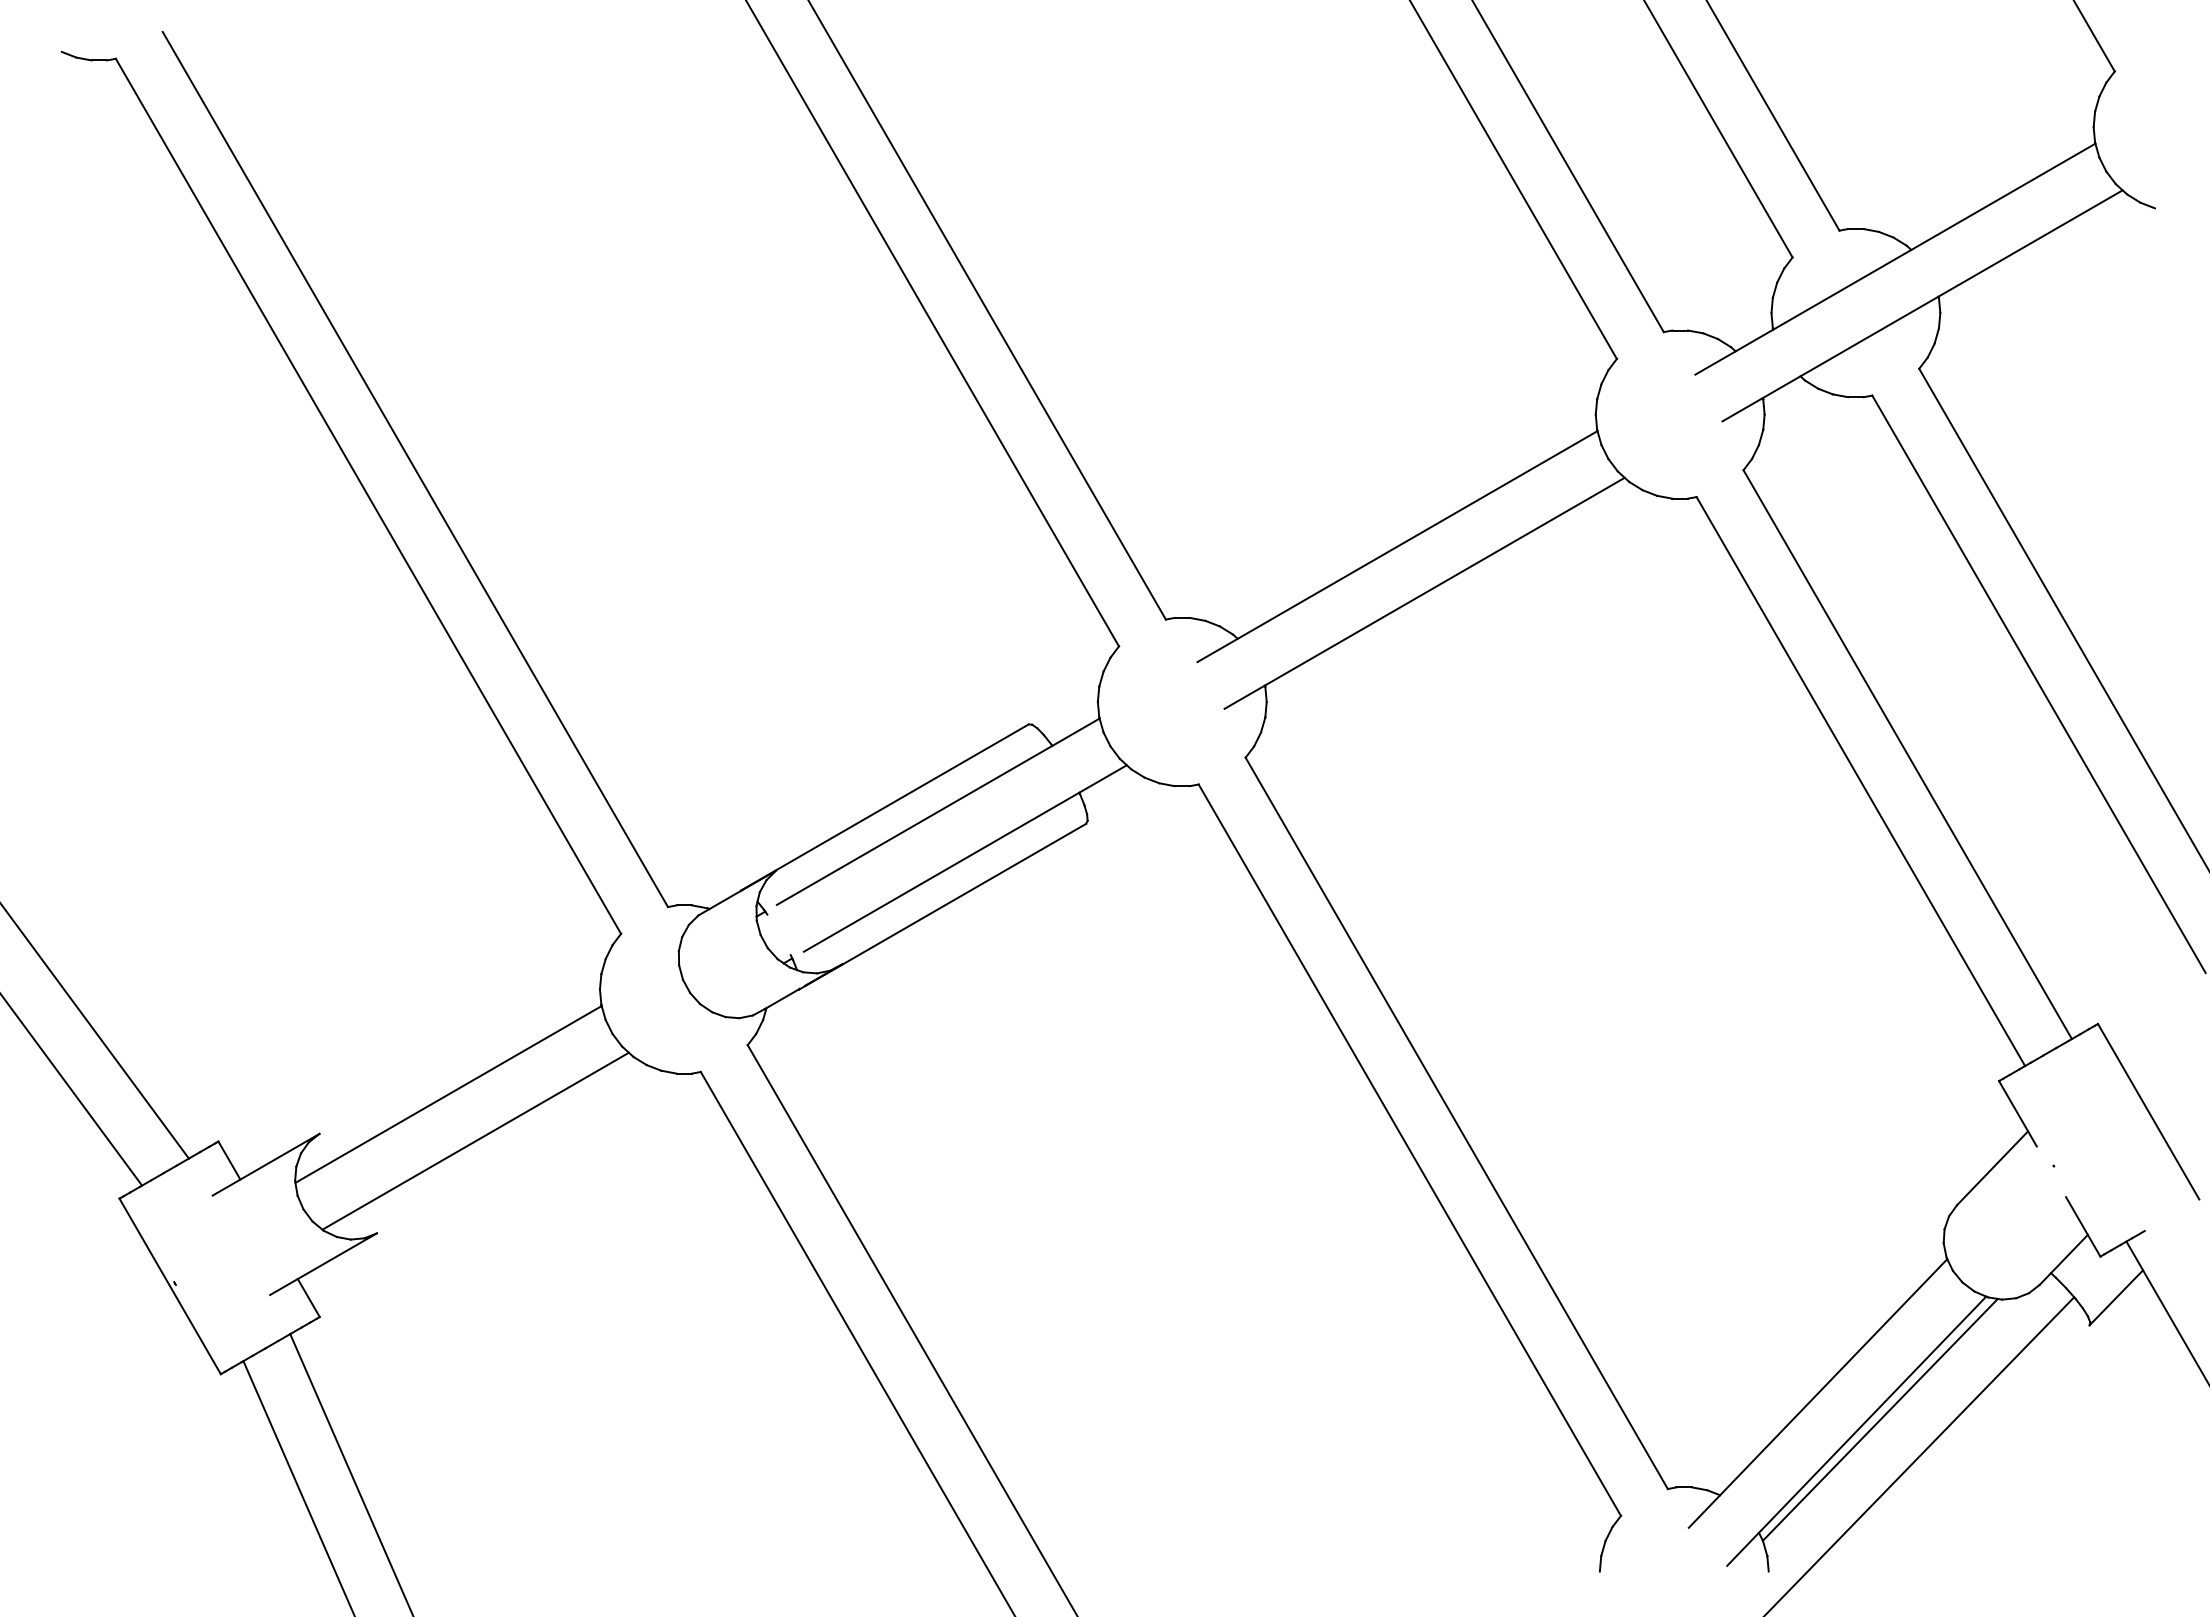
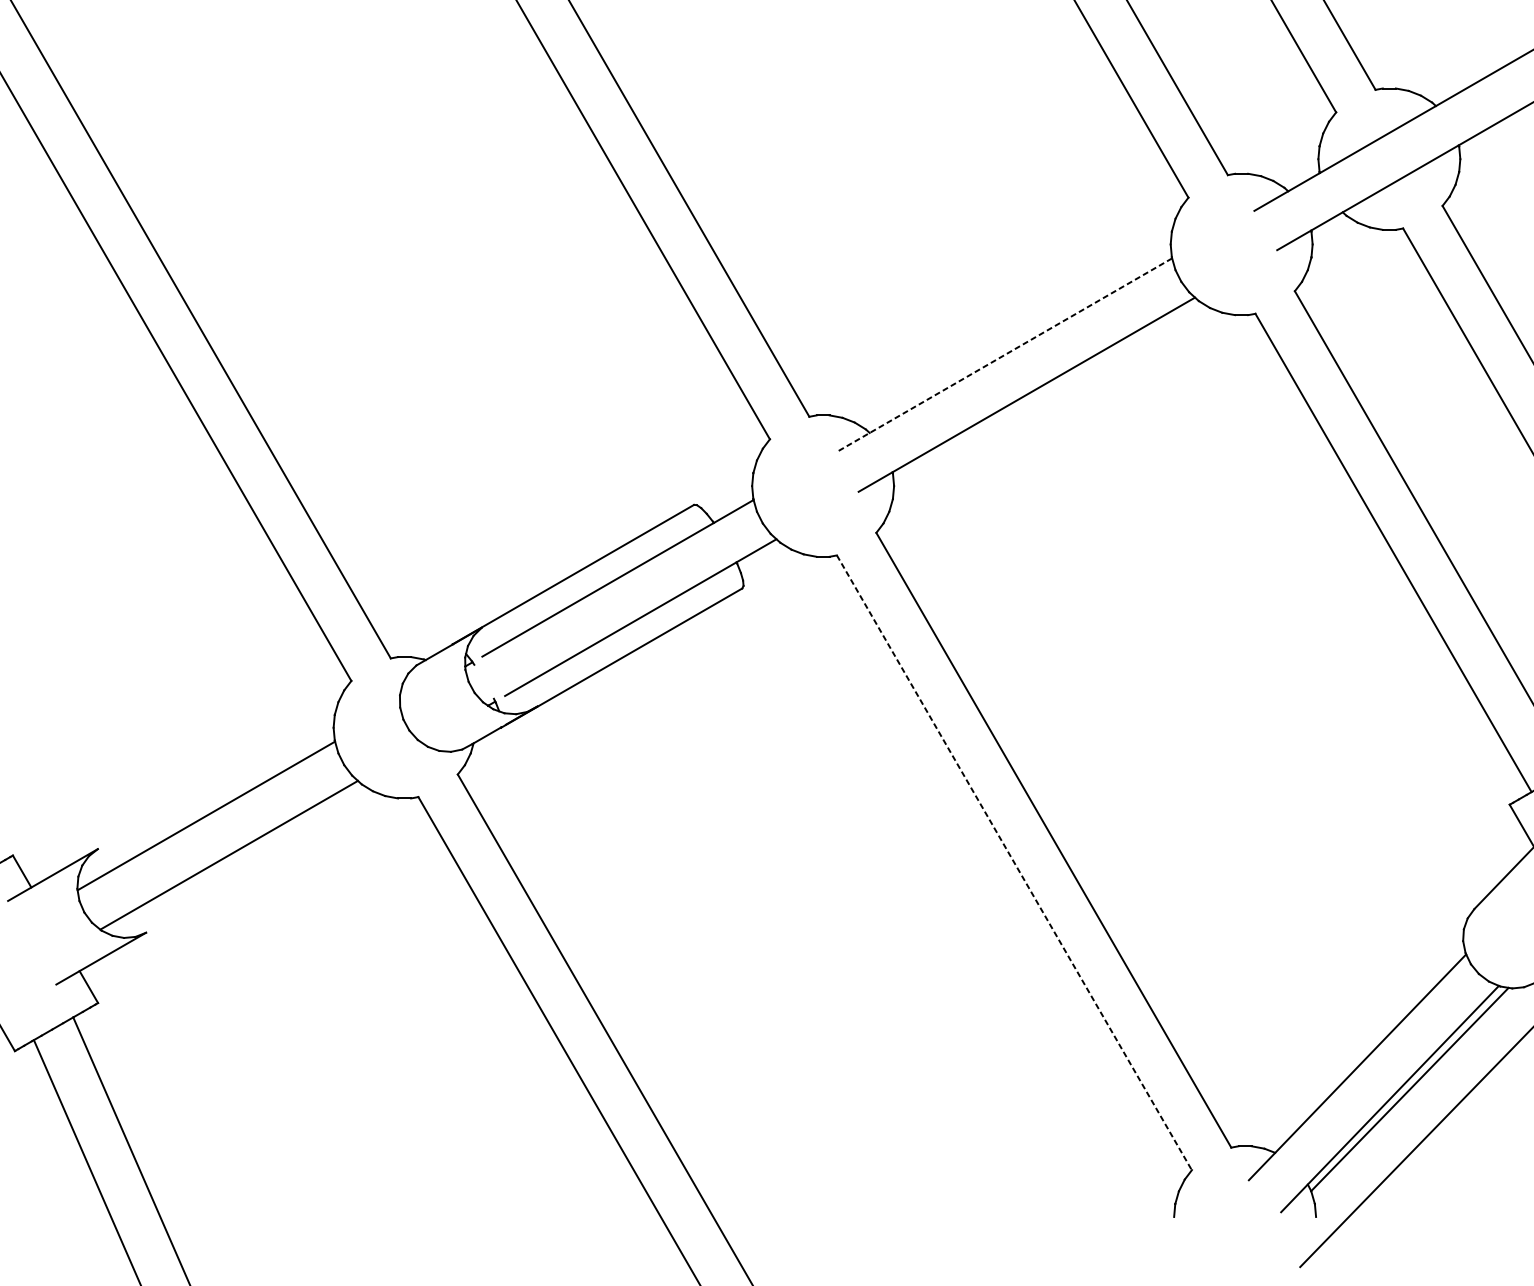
line: (1397, 546) -> (1004, 355), solid -> dashed
line: (1410, 1150) -> (1014, 863), solid -> dashed

